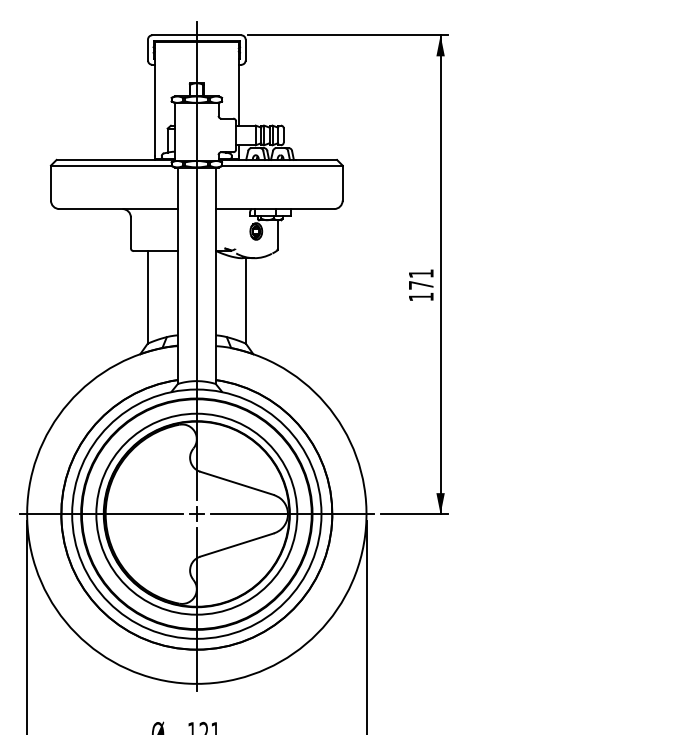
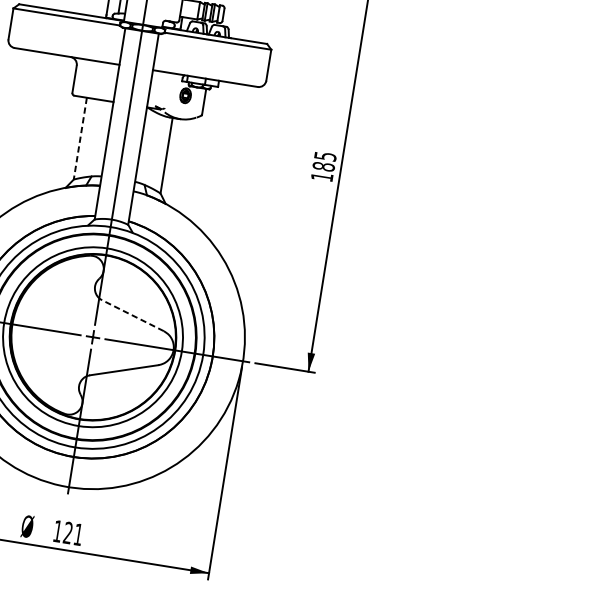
text: (420, 279) -> (323, 161), 171 -> 185
line: (147, 297) -> (80, 138), solid -> dashed
line: (237, 483) -> (133, 315), solid -> dashed

